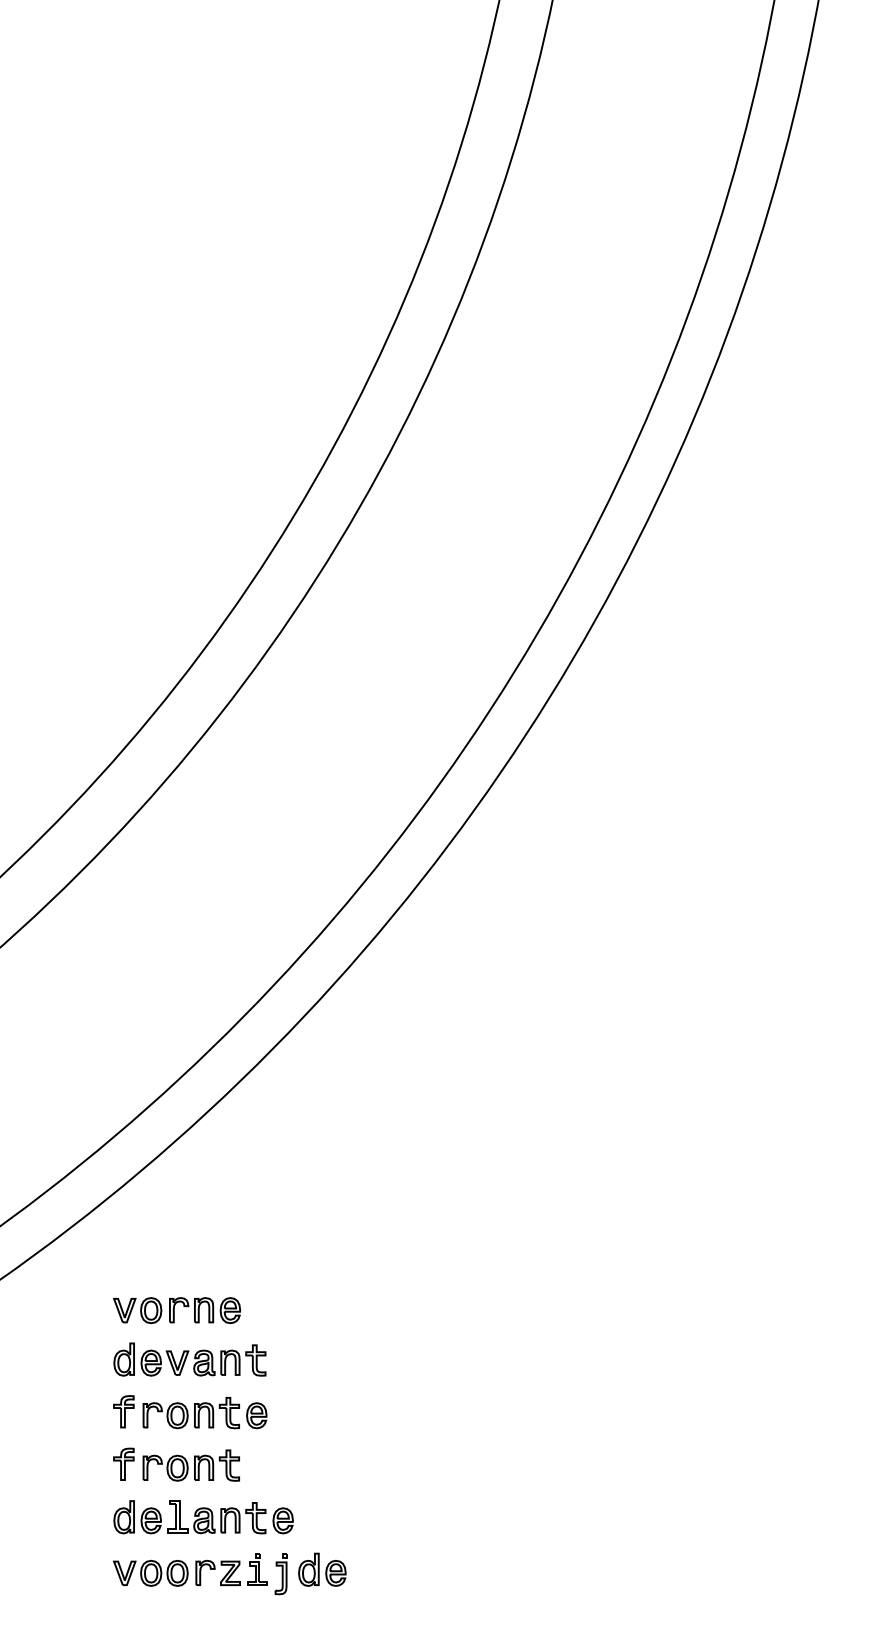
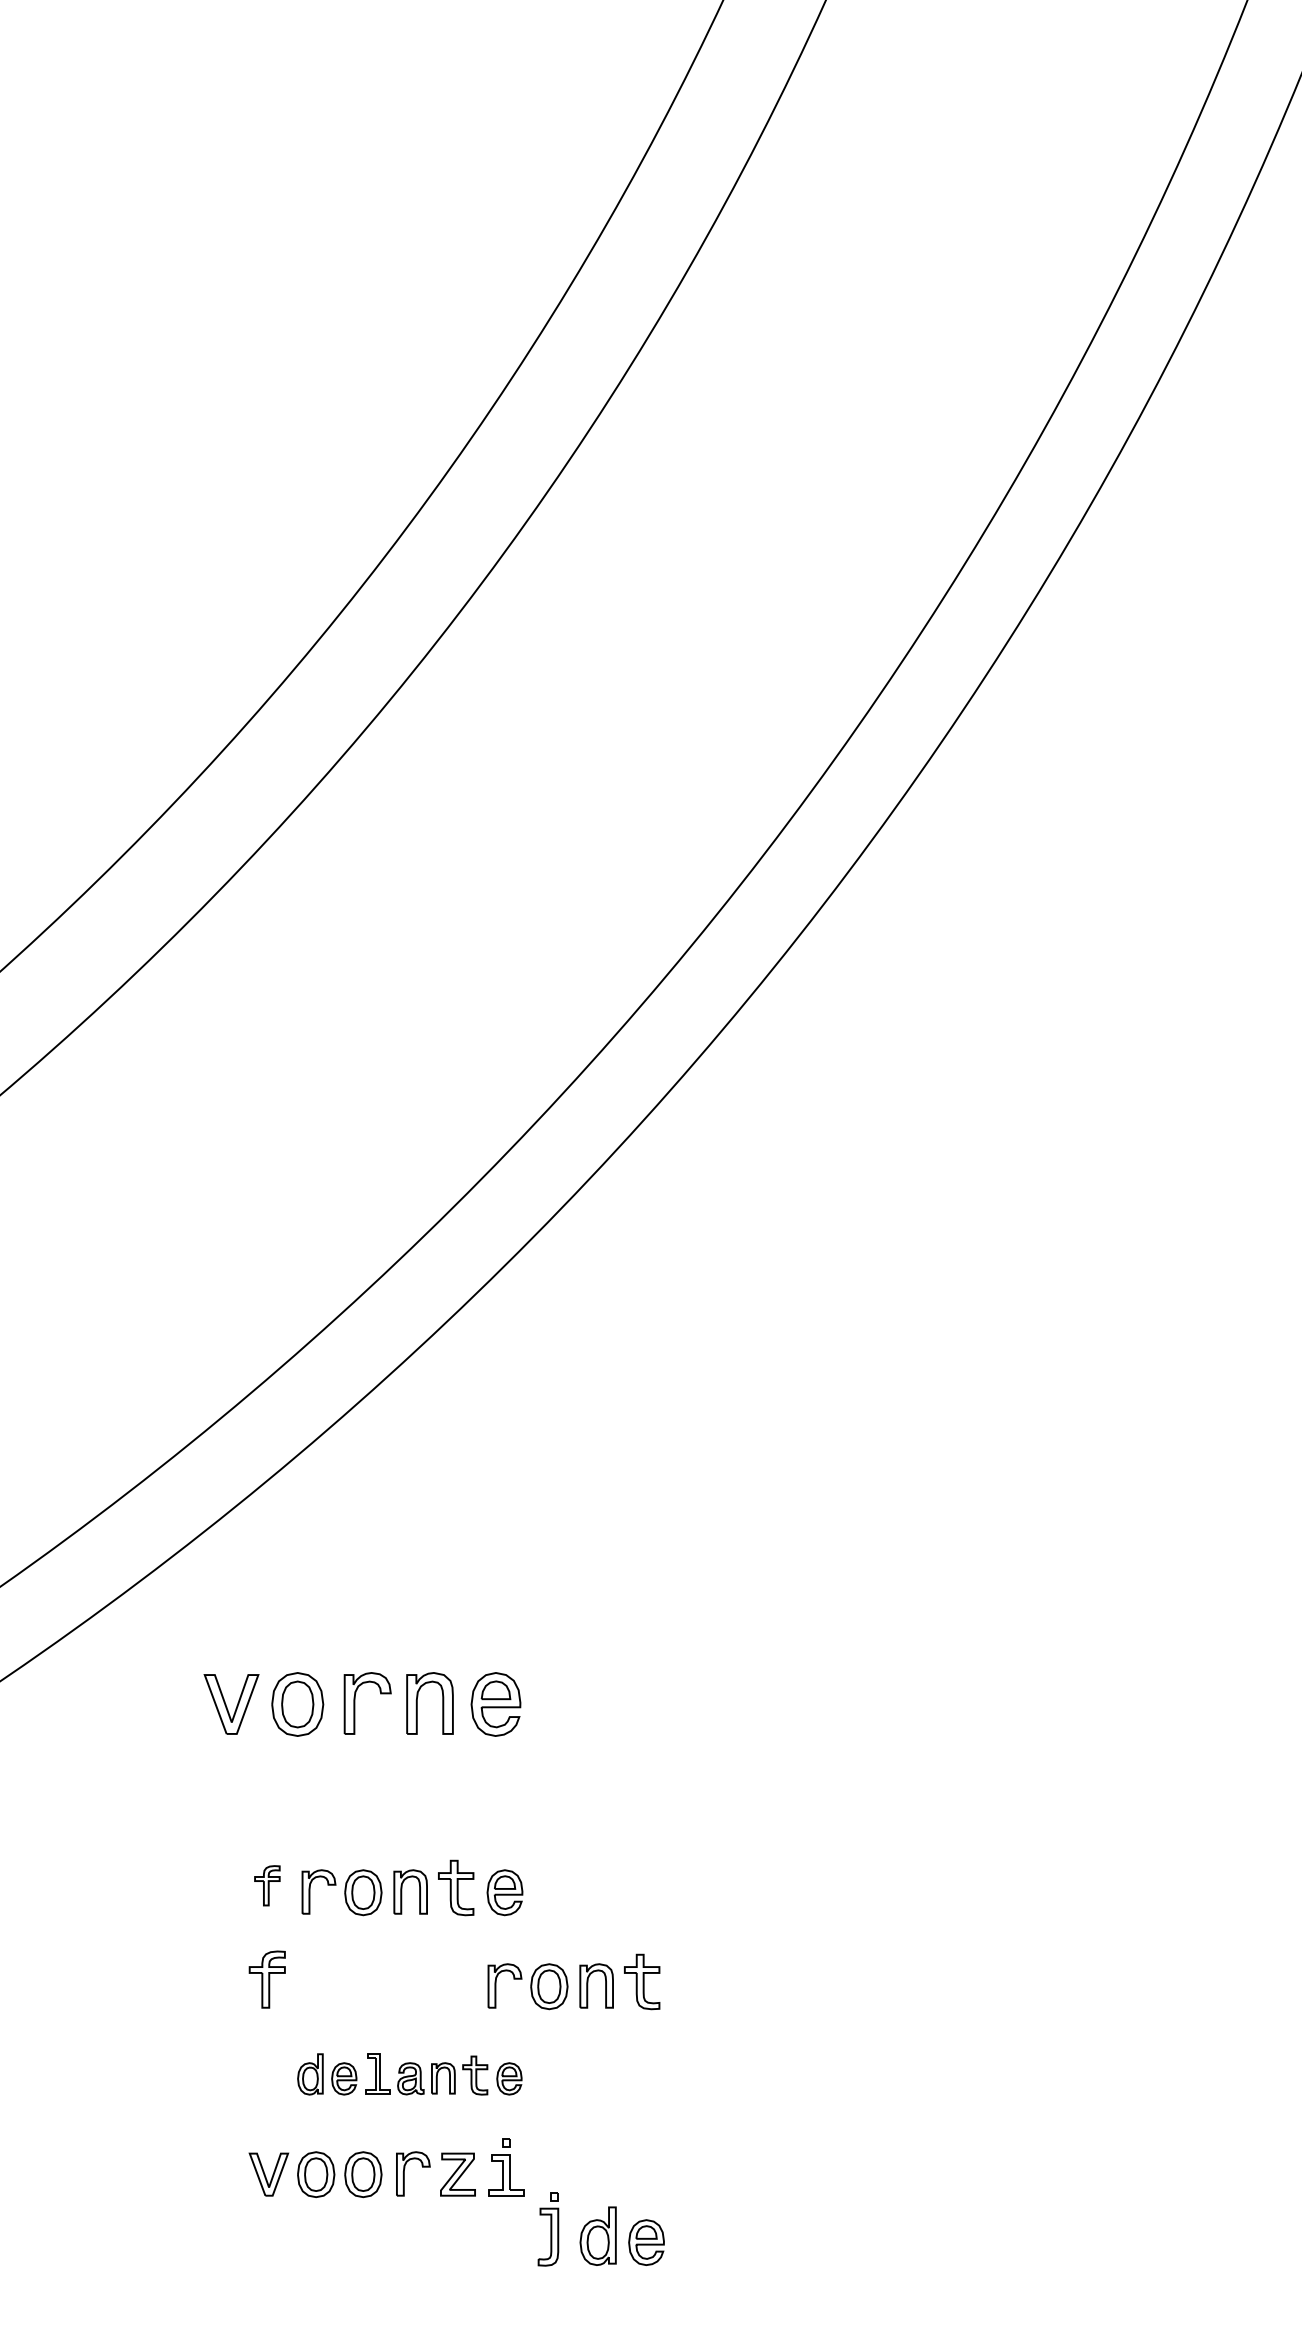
part: (176, 1310) -> (361, 1704), size x1.4
part: (189, 1359) -> (384, 1792), removed
part: (123, 1411) -> (266, 1885), size x0.7
part: (190, 1465) -> (572, 1981), moved
part: (203, 1517) -> (409, 2074), size x0.7
part: (322, 1569) -> (622, 2235), moved
part: (280, 1574) -> (547, 2230), moved

